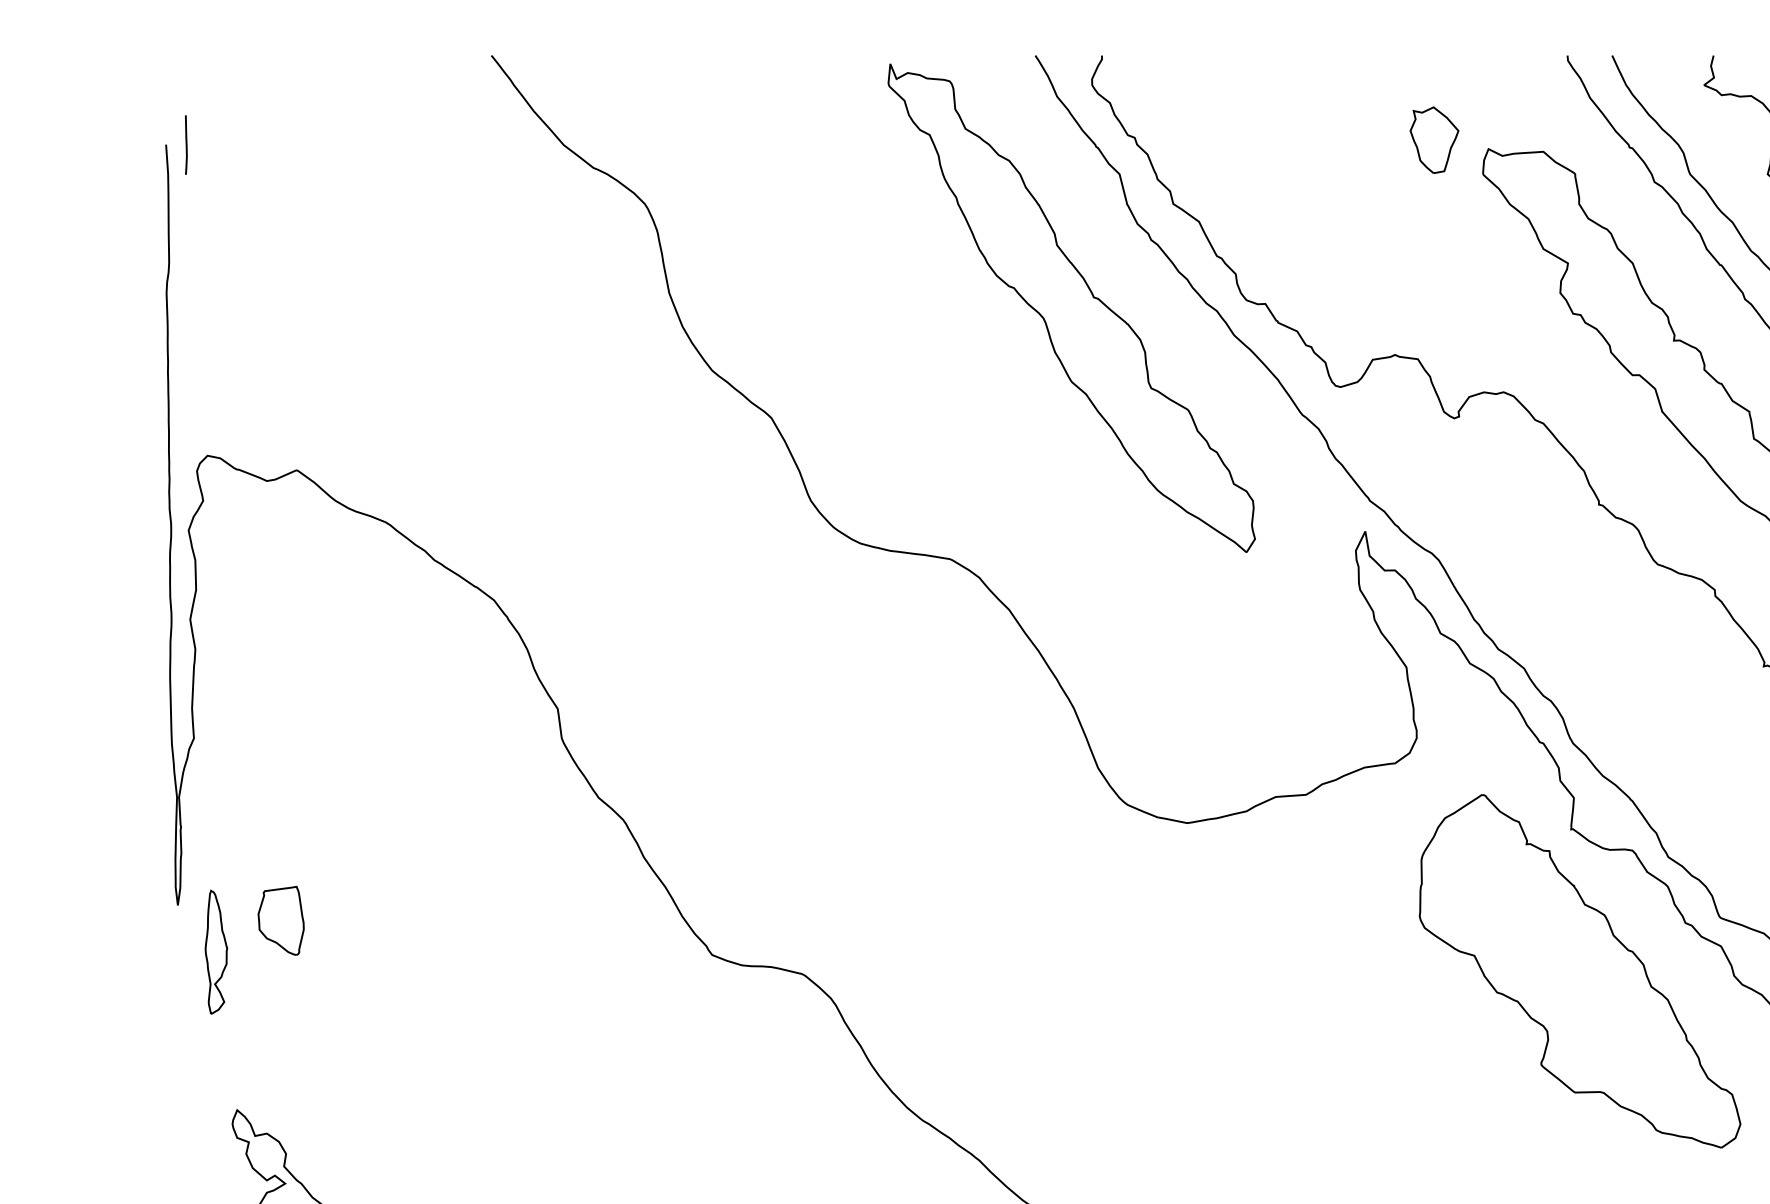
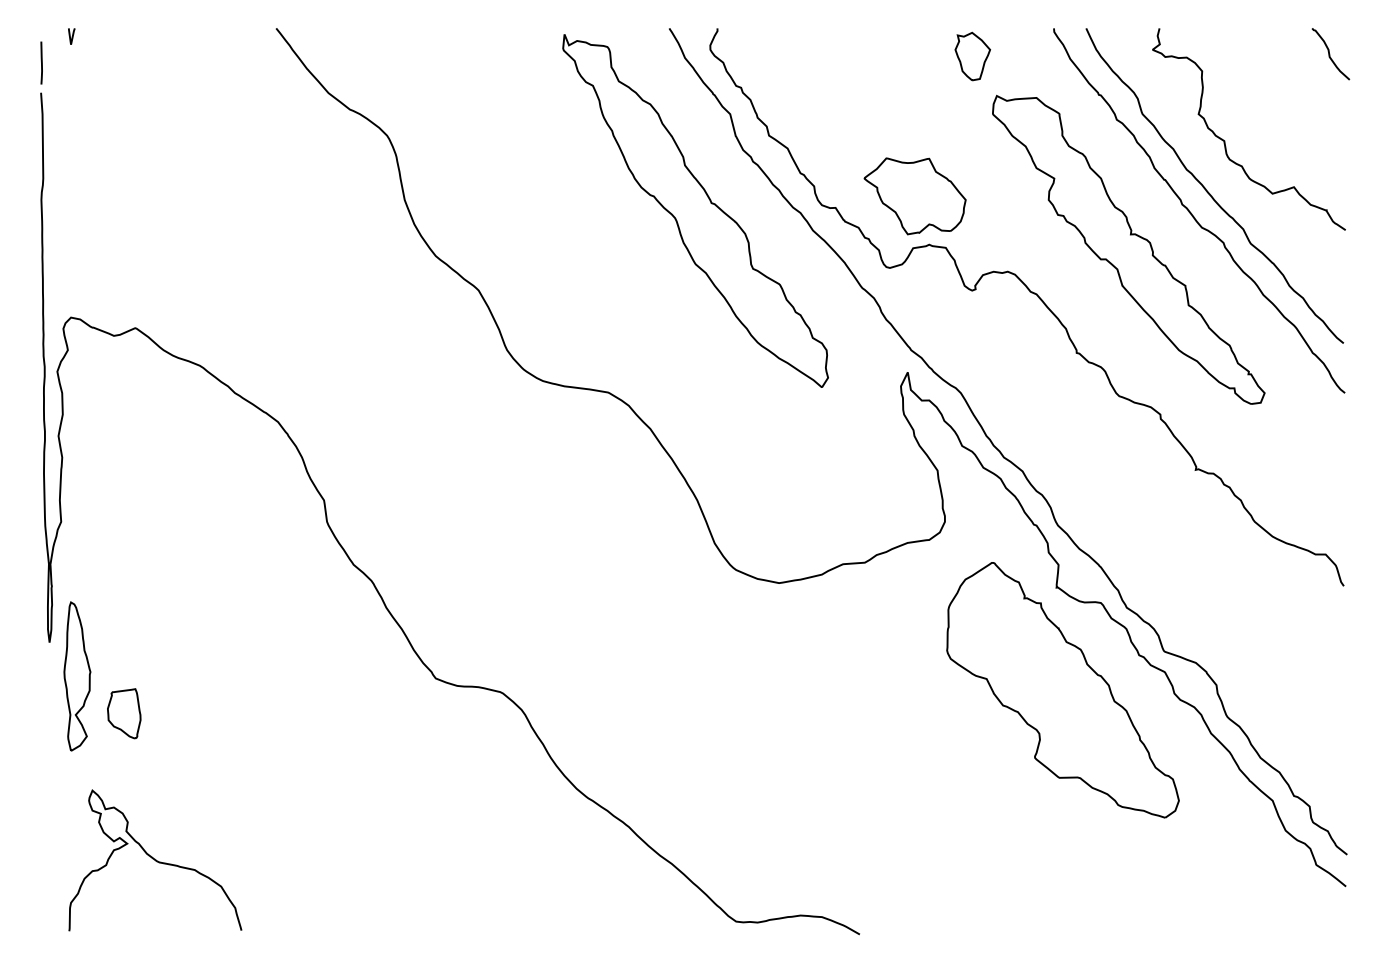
line: (208, 66) -> (71, 36), added
part: (1434, 140) -> (972, 56), moved
line: (186, 144) -> (41, 62), moved
part: (1374, 288) -> (914, 196), added
part: (281, 920) -> (124, 713), moved
part: (216, 952) -> (77, 676), size x1.67

